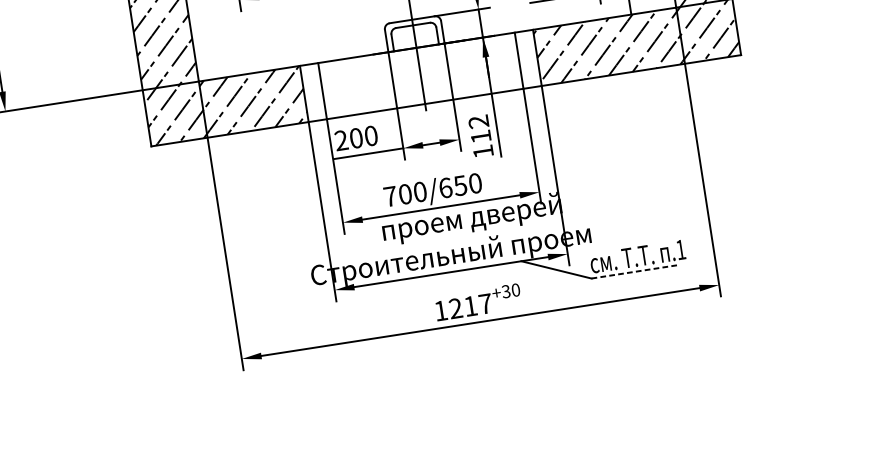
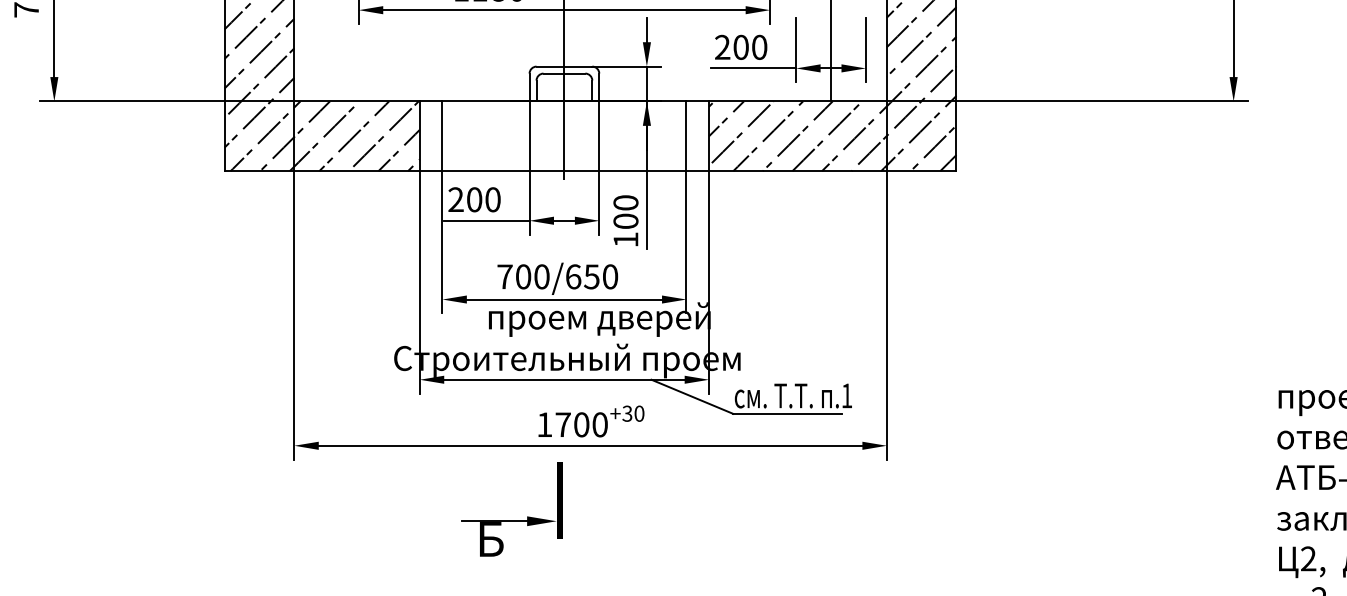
text: (479, 128) -> (625, 211), 112 -> 100
line: (635, 271) -> (788, 413), dashed -> solid
text: (470, 306) -> (581, 424), 1217 -> 1700
part: (426, 392) -> (511, 520), added

